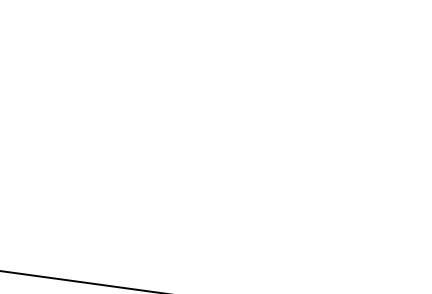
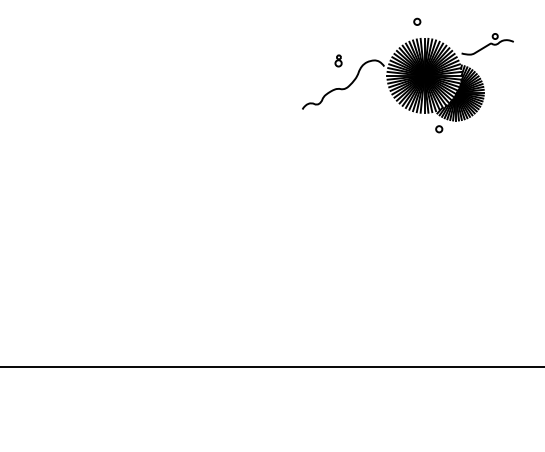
part: (315, 71) -> (407, 75), added

